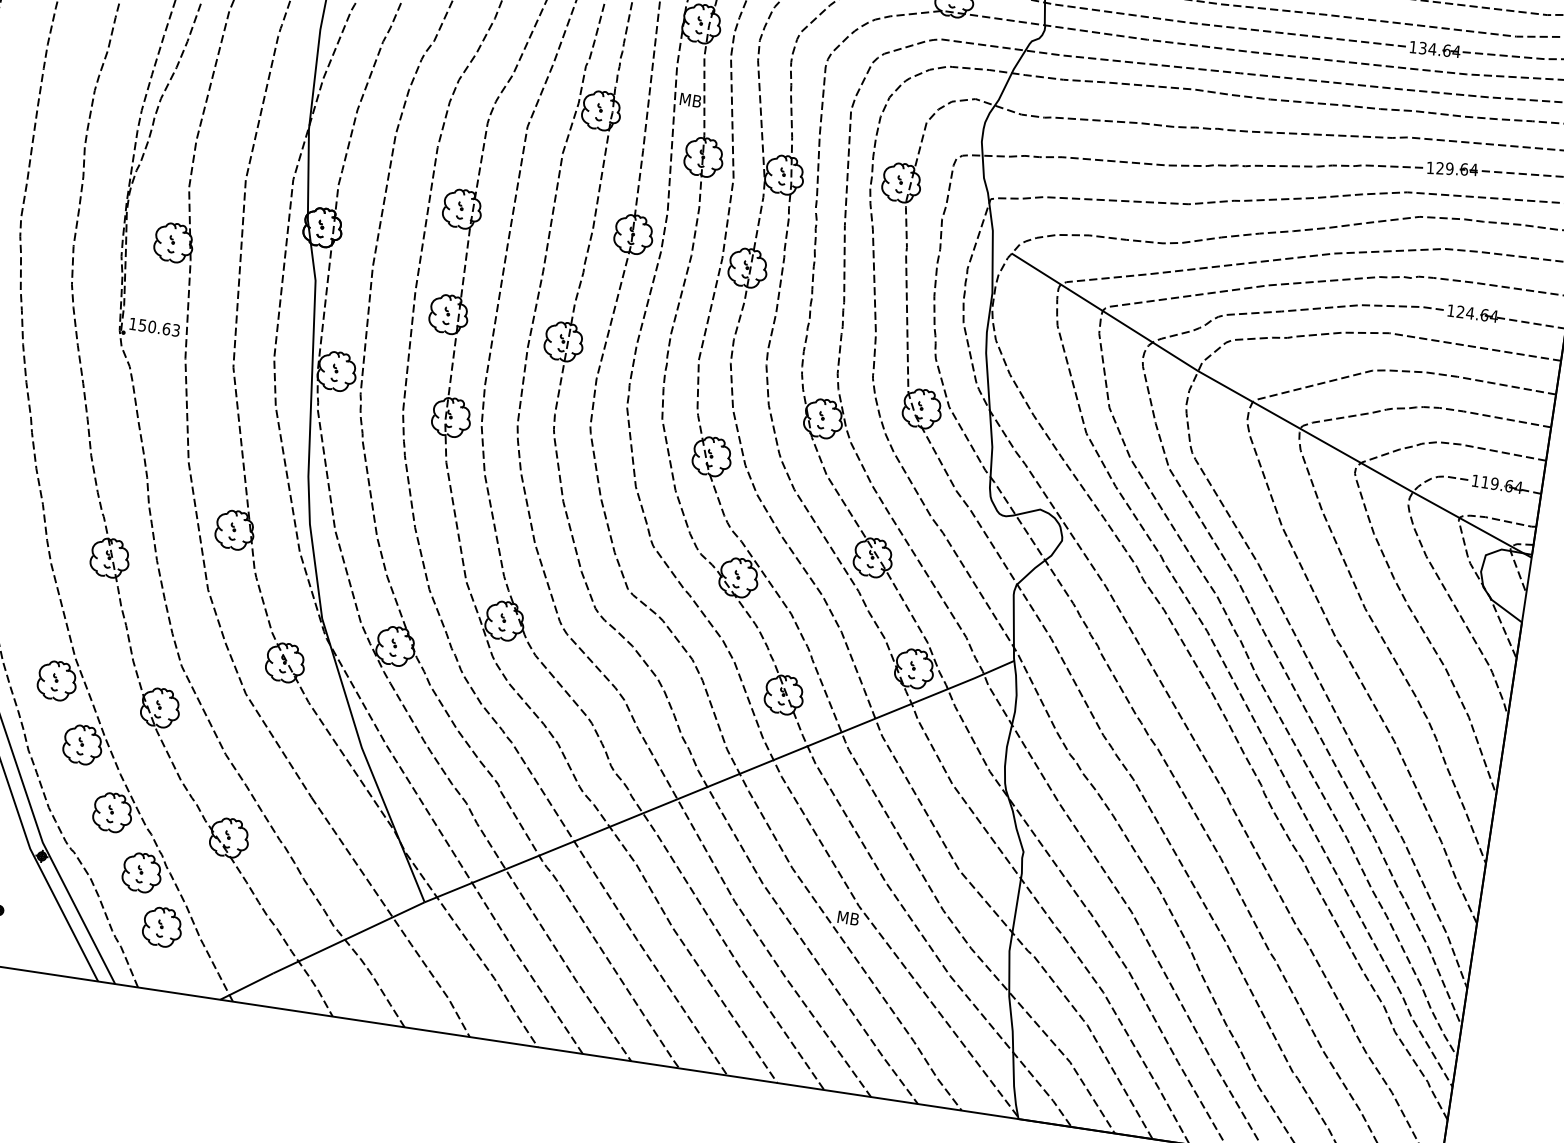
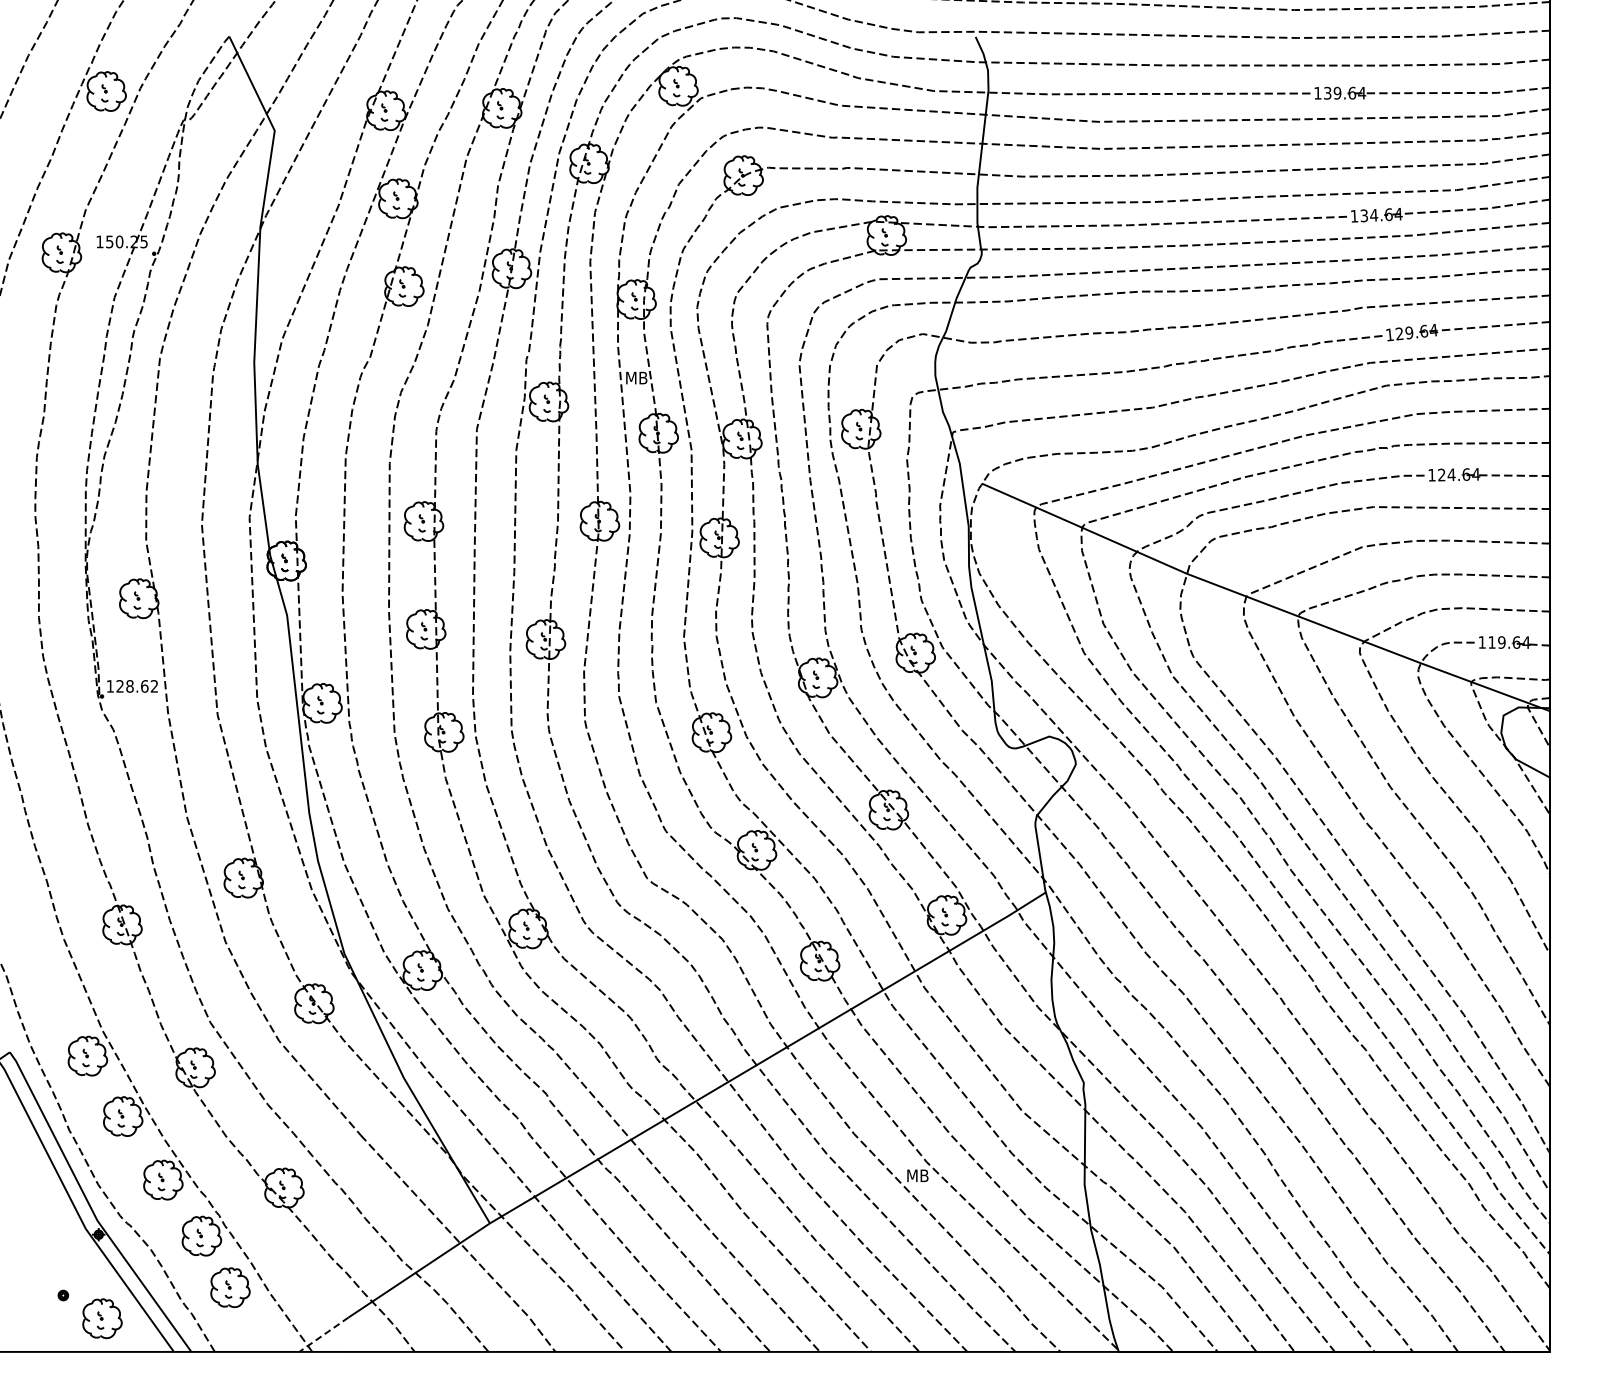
text: (159, 328) -> (137, 686), 150.63 -> 128.62
part: (33, 938) -> (102, 1318), added
line: (246, 987) -> (323, 1335), solid -> dashed

